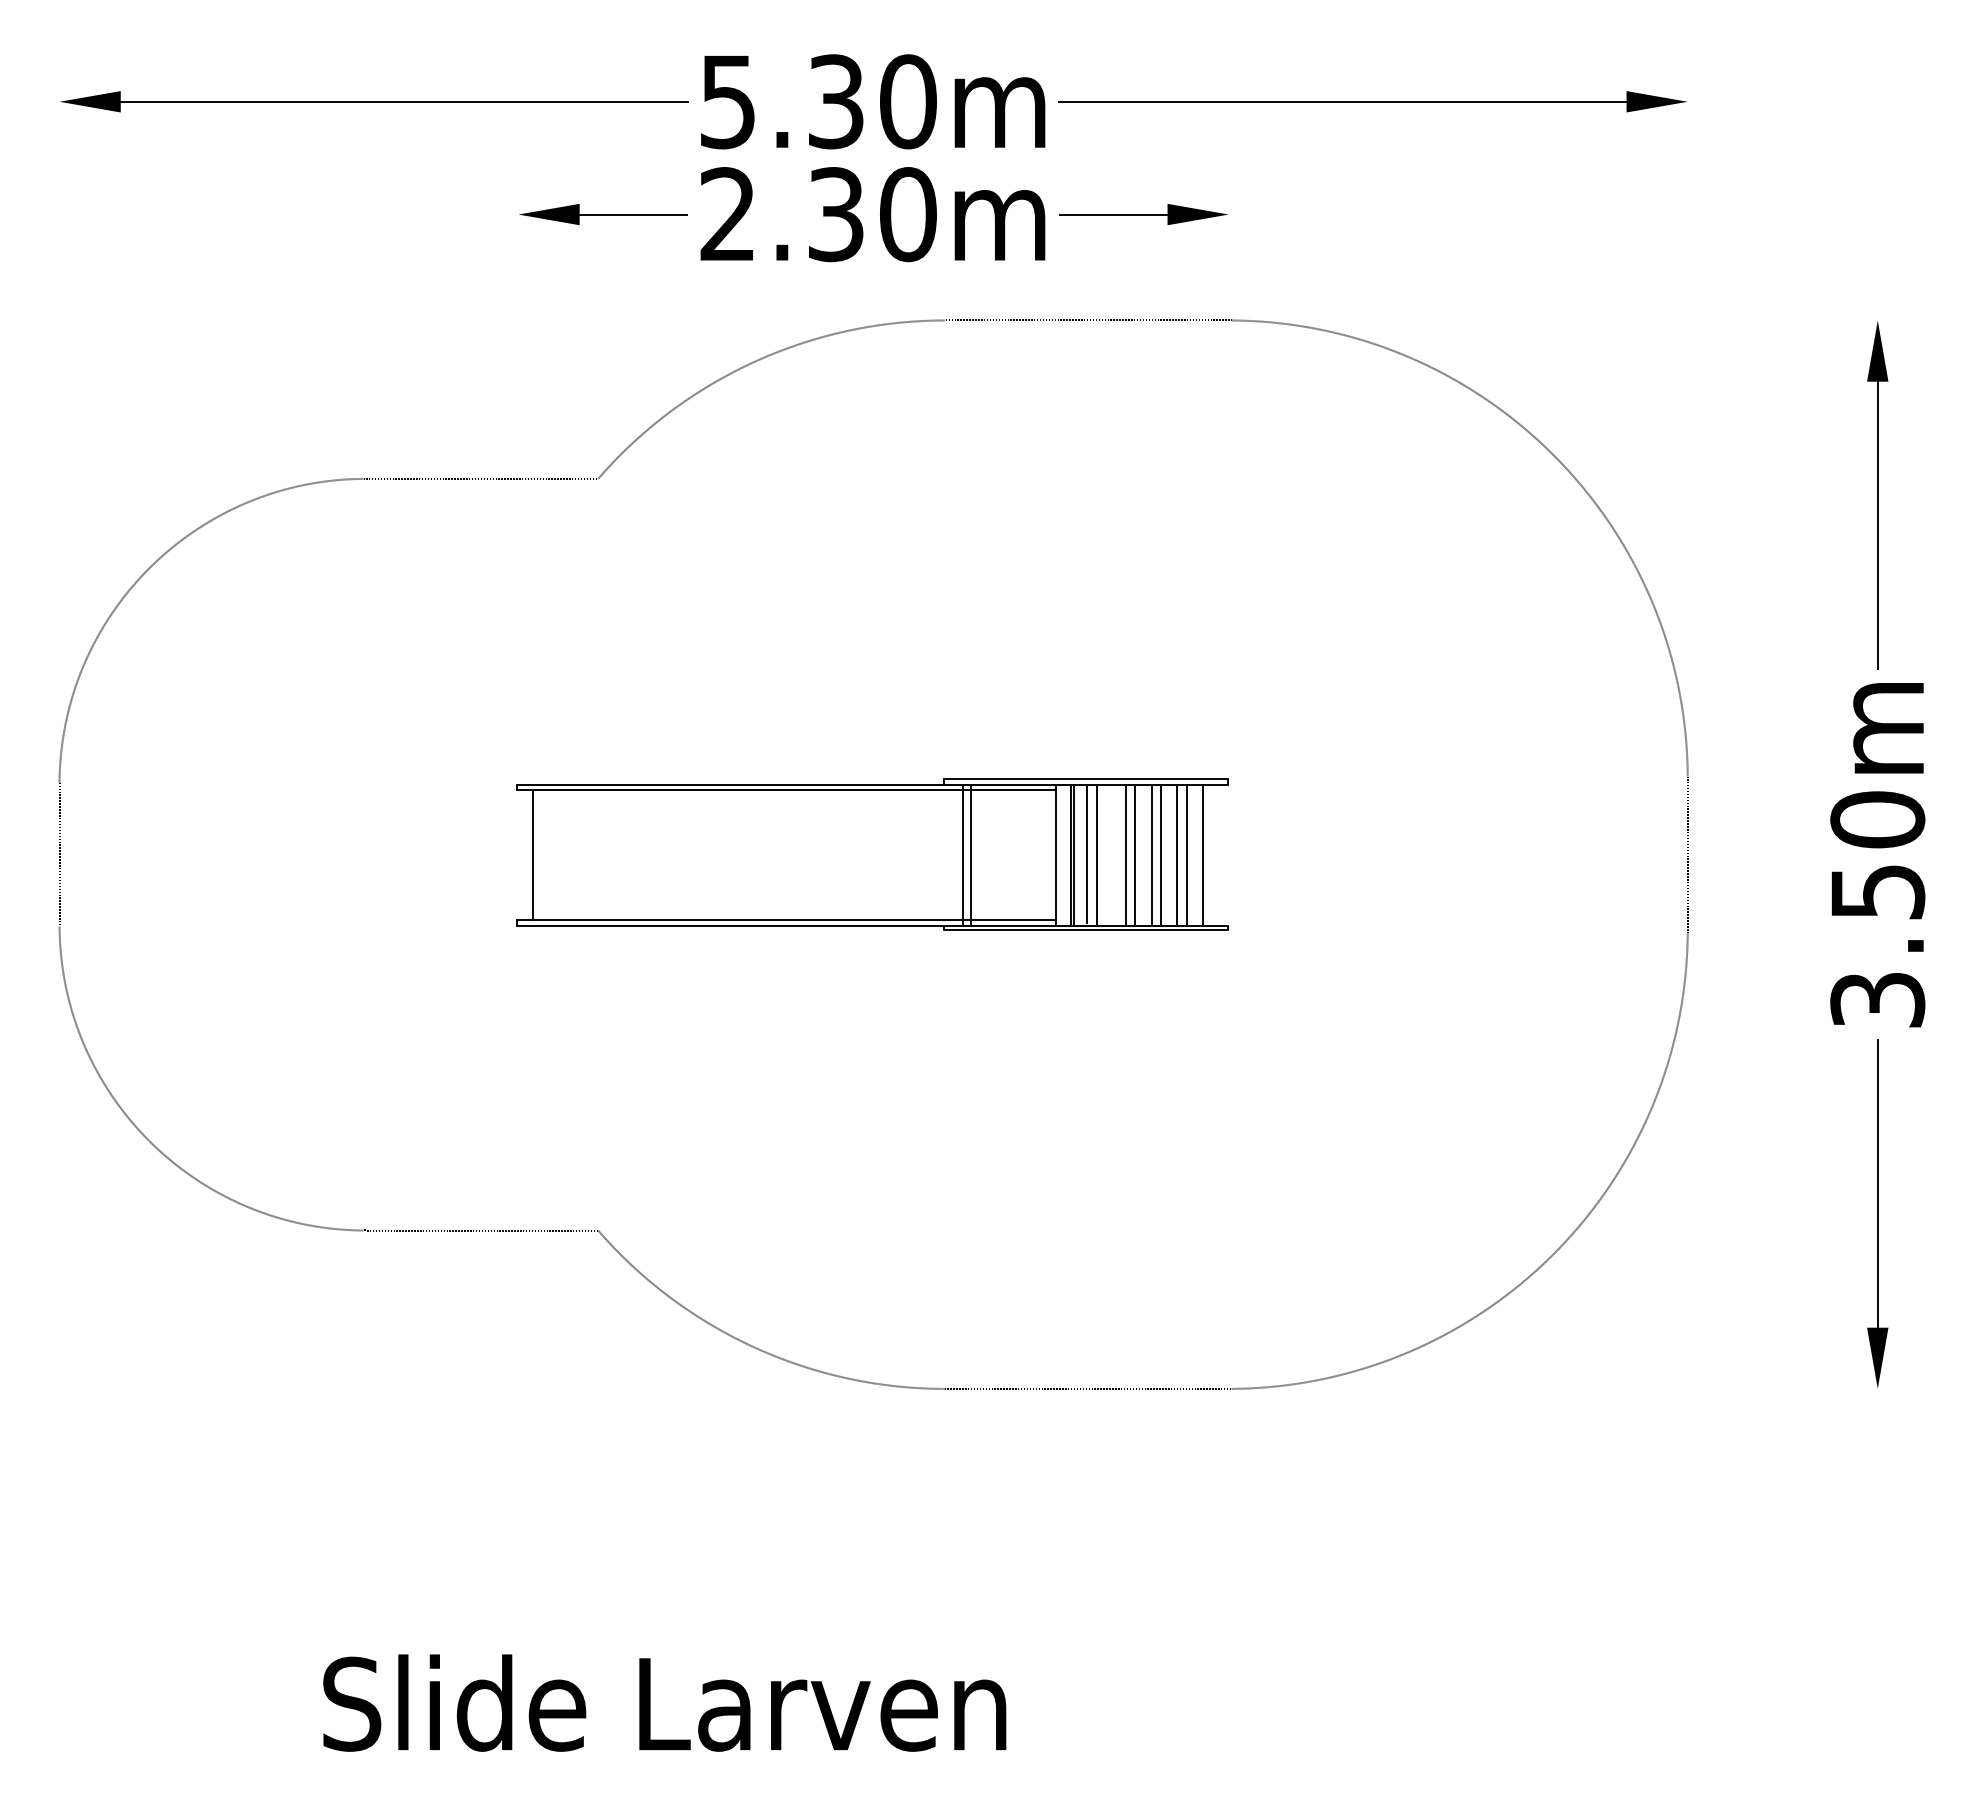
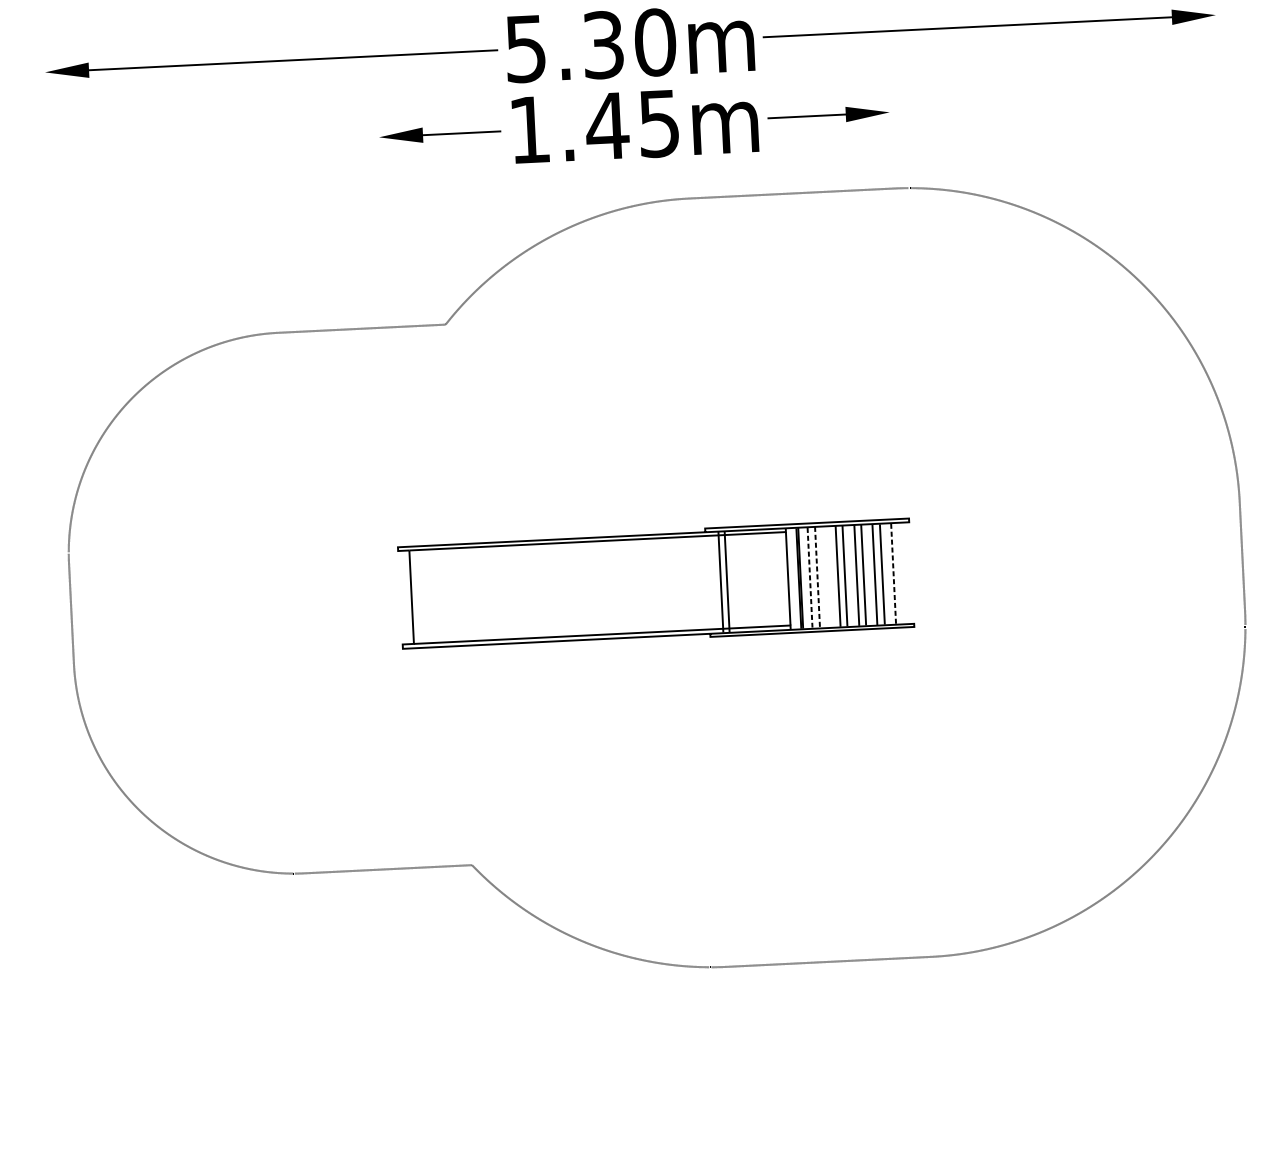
text: (818, 214) -> (594, 126), 2.30m -> 1.45m
line: (1086, 855) -> (810, 578), solid -> dashed
line: (1096, 855) -> (817, 577), solid -> dashed
line: (1202, 855) -> (893, 574), solid -> dashed

